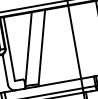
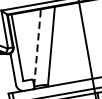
line: (28, 49) -> (37, 48), solid -> dashed

